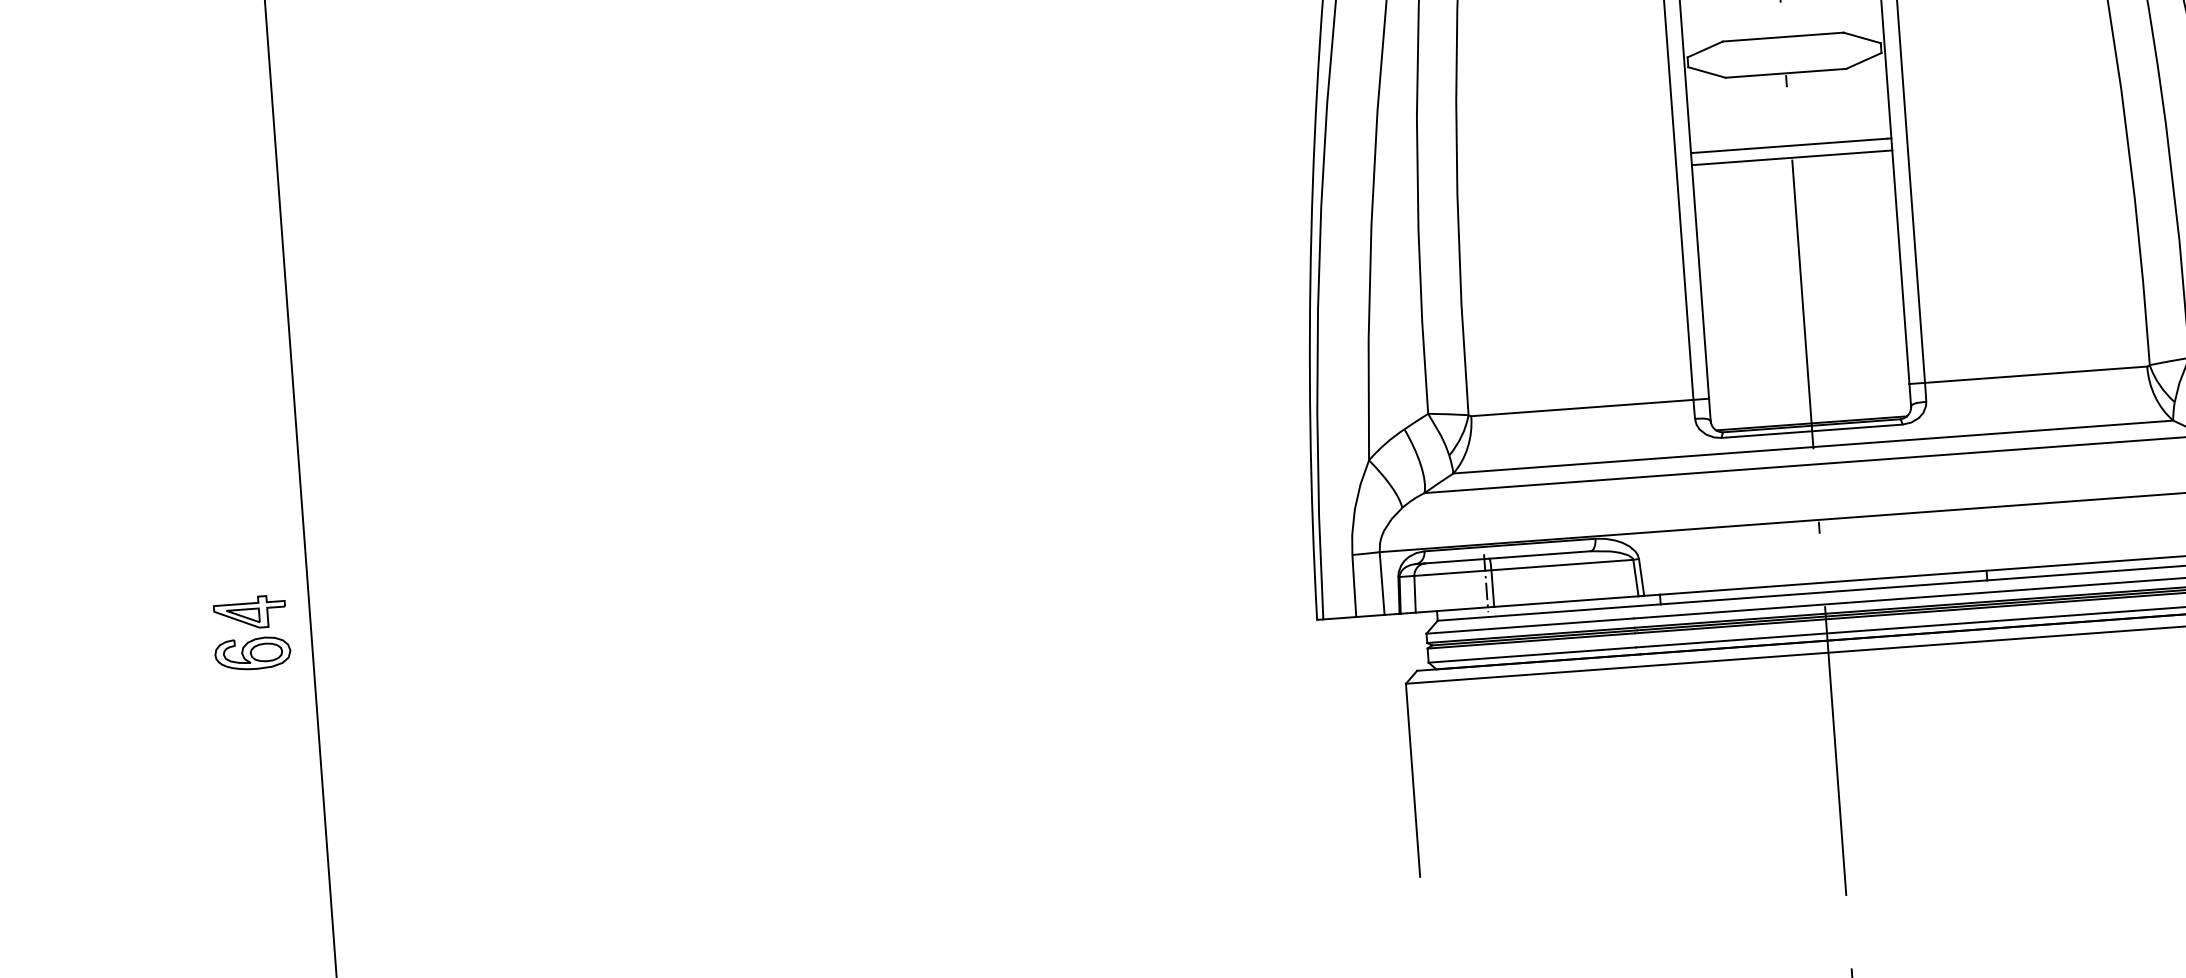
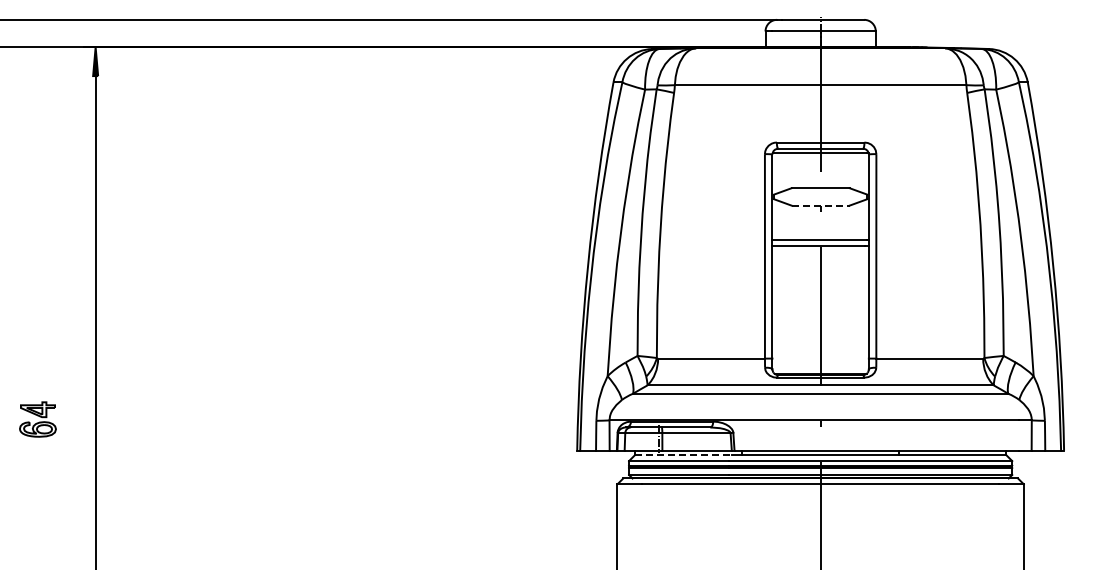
line: (1787, 72) -> (821, 205), solid -> dashed
line: (1538, 613) -> (683, 455), solid -> dashed
part: (250, 633) -> (37, 419), moved

